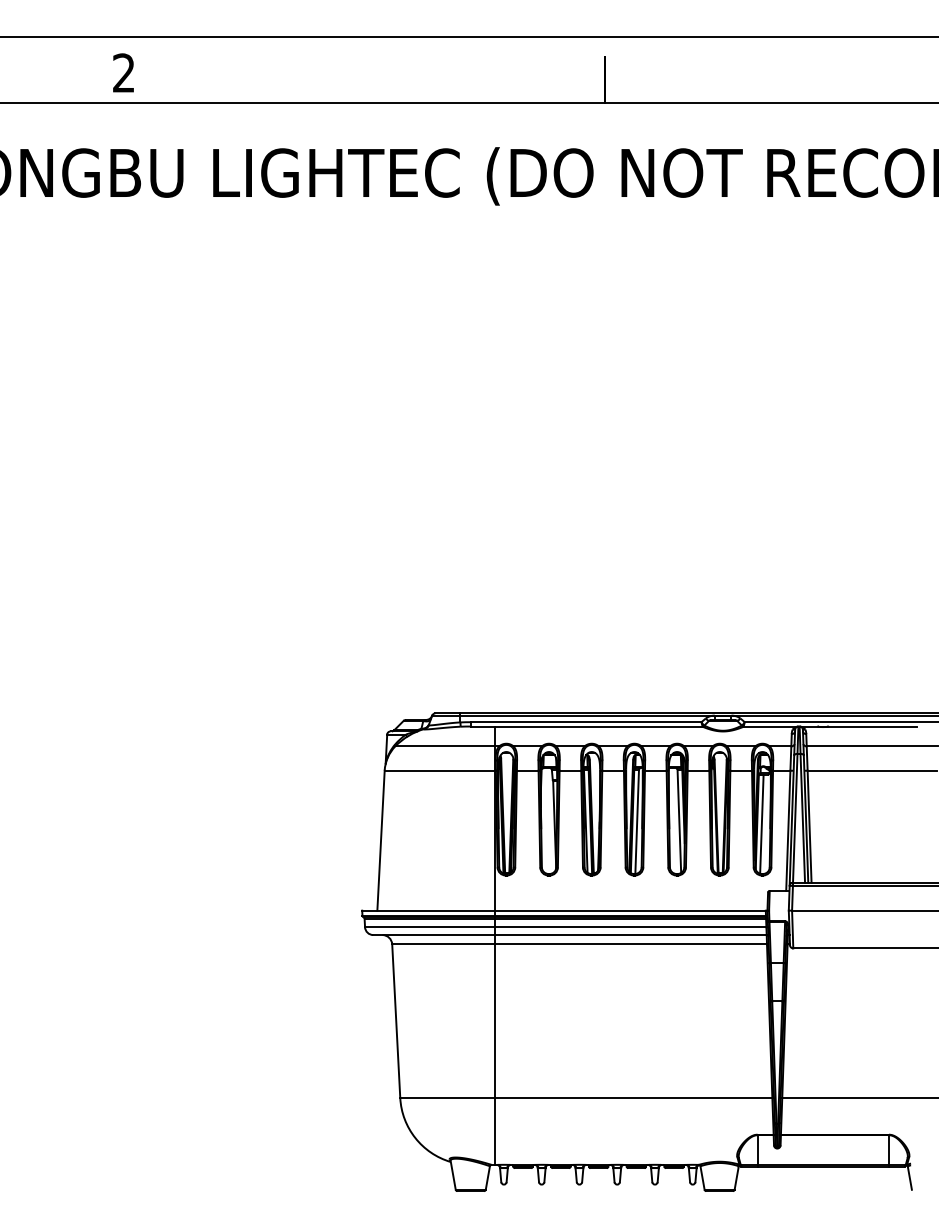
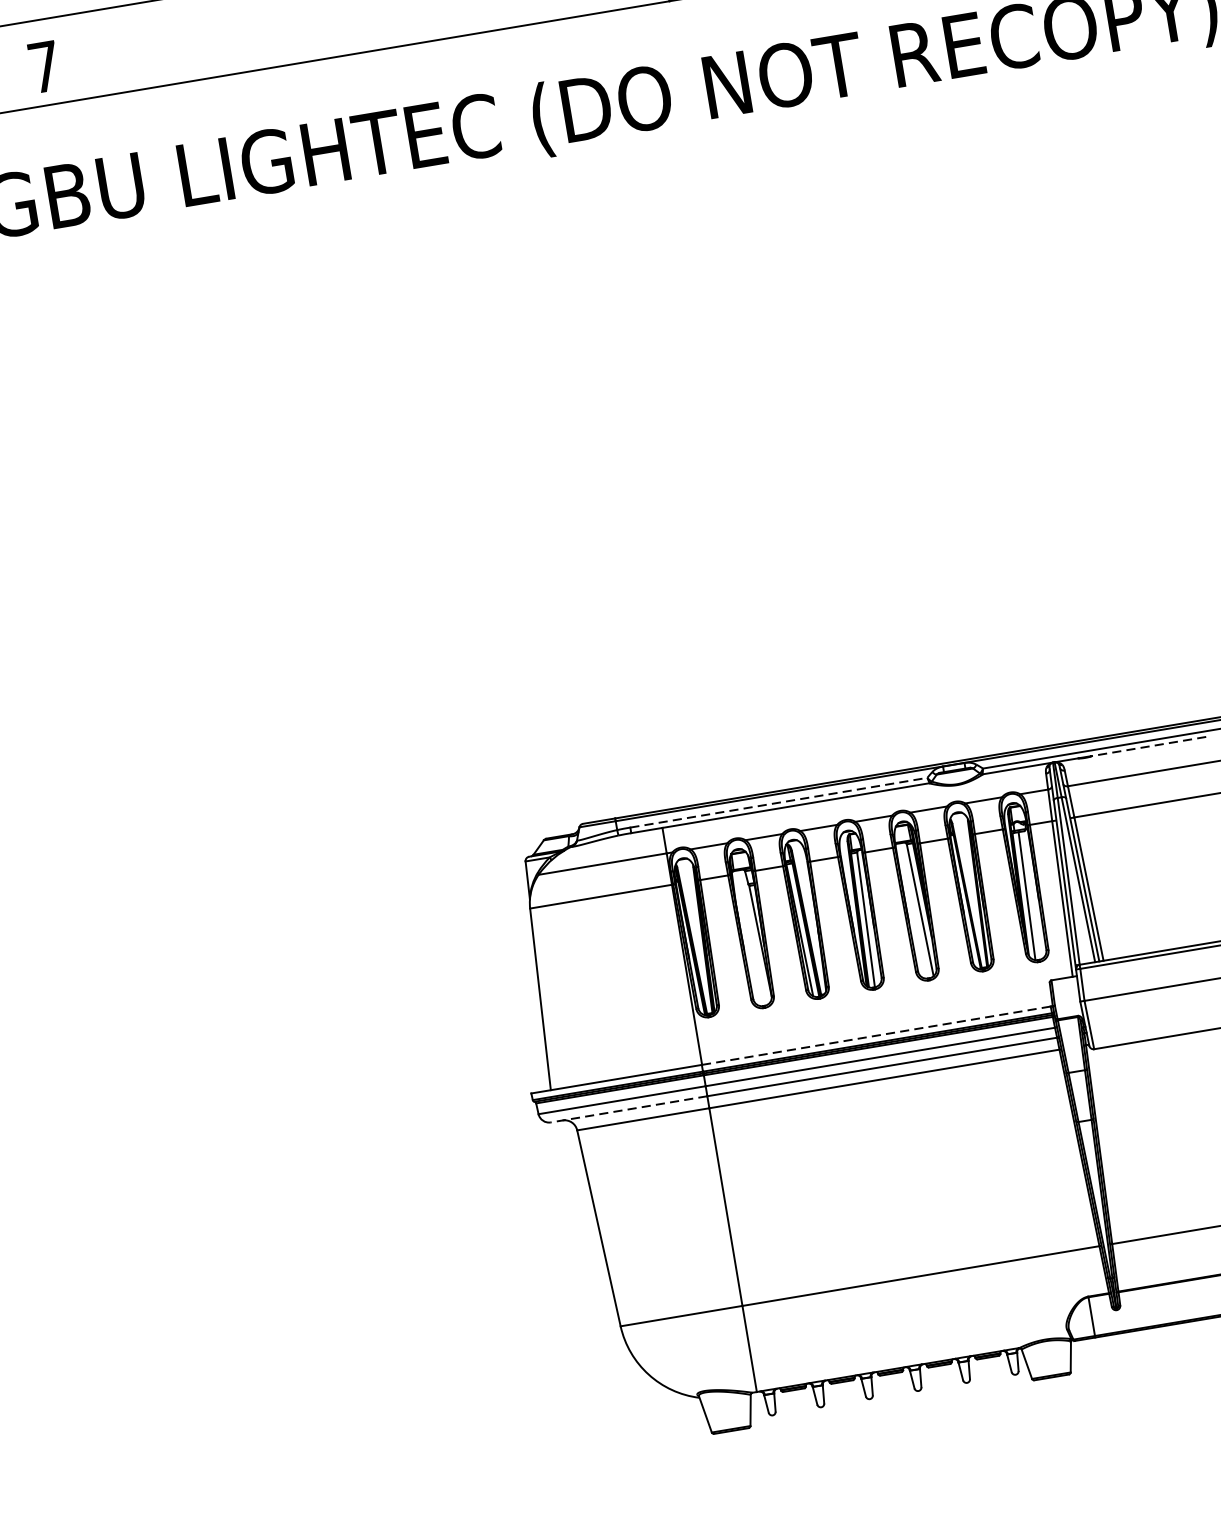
text: (123, 72) -> (43, 66), 2 -> 7
line: (586, 722) -> (779, 803), solid -> dashed
line: (871, 726) -> (1147, 746), solid -> dashed
line: (630, 910) -> (876, 1035), solid -> dashed
line: (434, 935) -> (629, 1109), solid -> dashed

